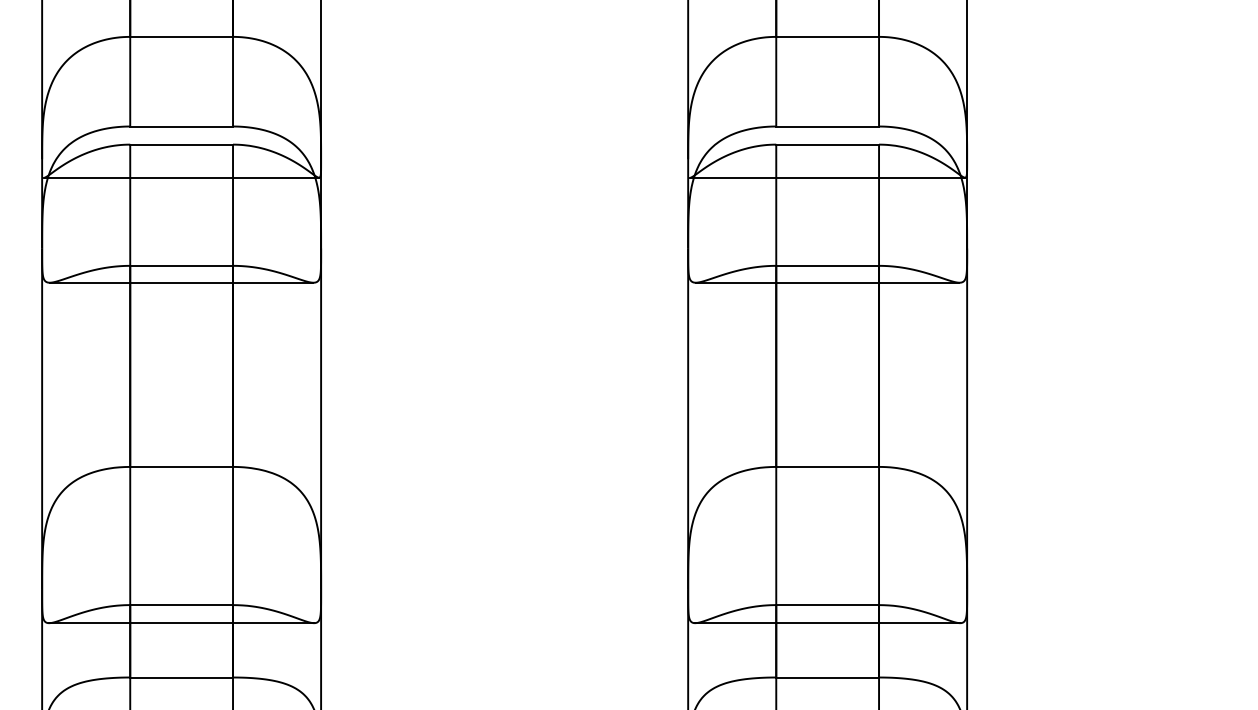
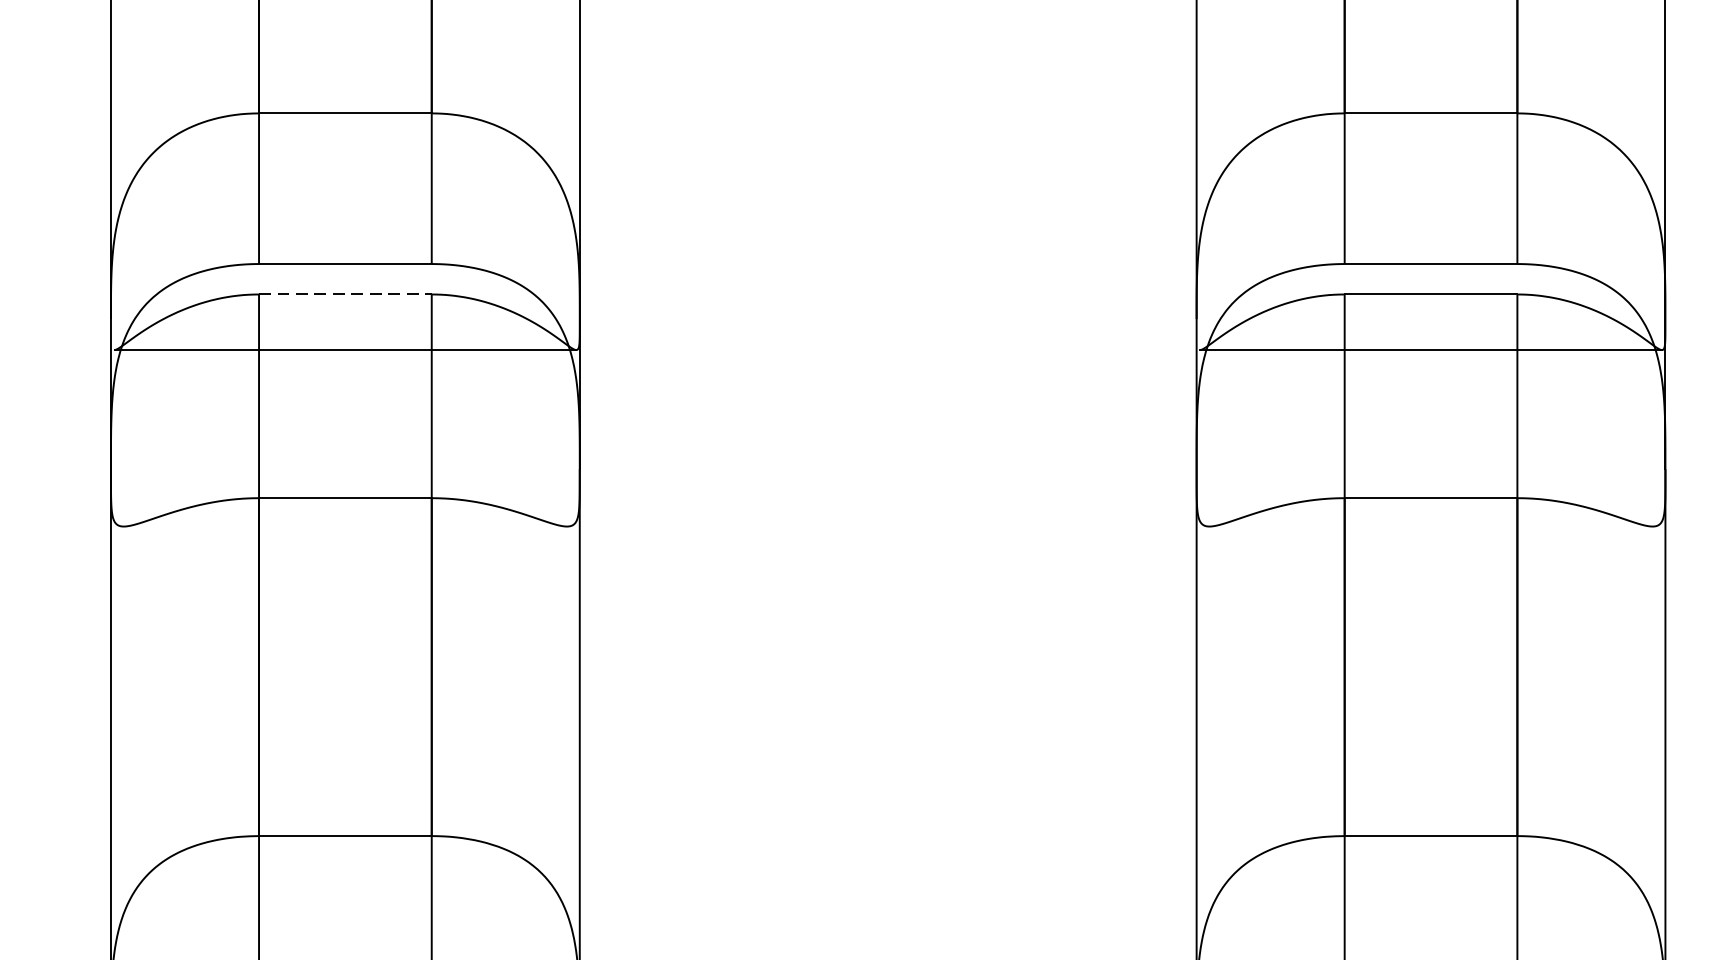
line: (182, 144) -> (346, 294), solid -> dashed
line: (181, 282) -> (345, 526), removed
line: (827, 282) -> (1430, 526), removed

